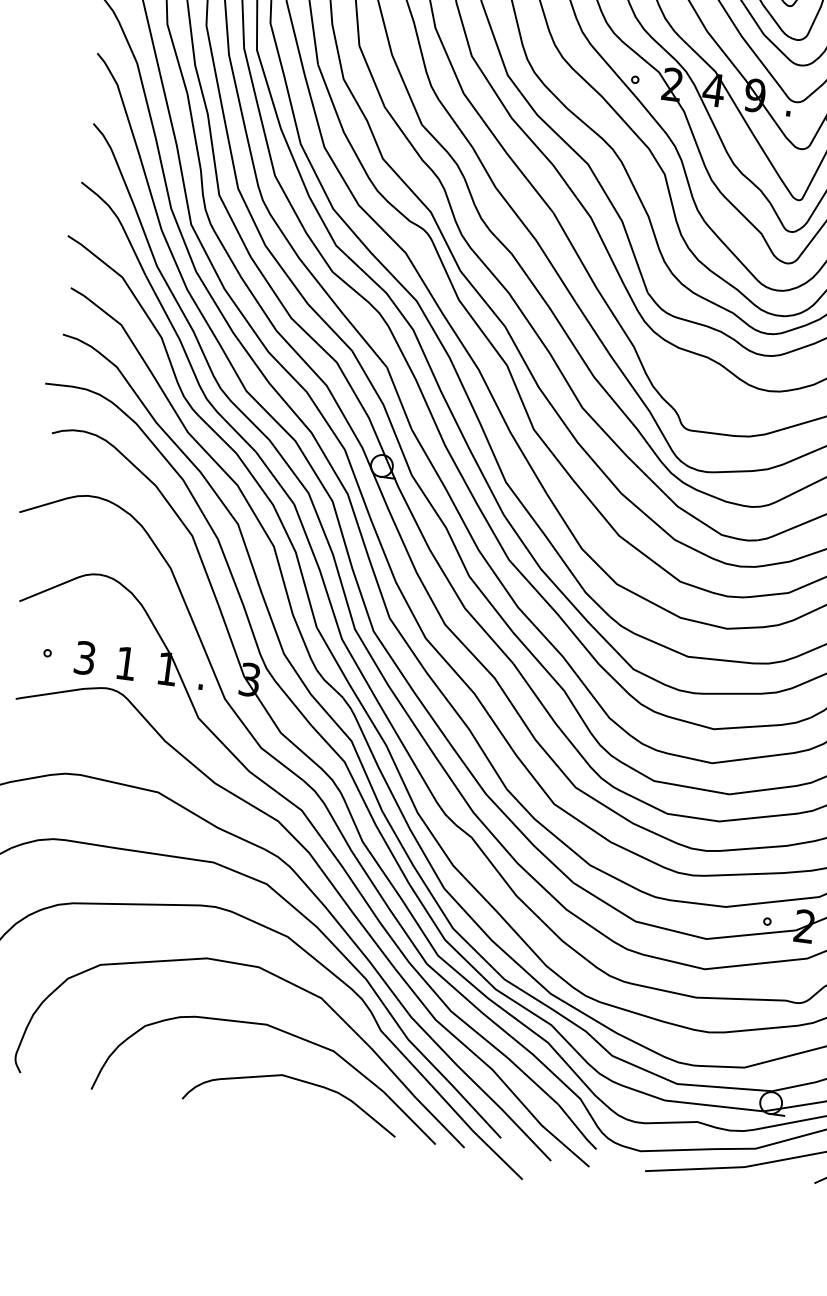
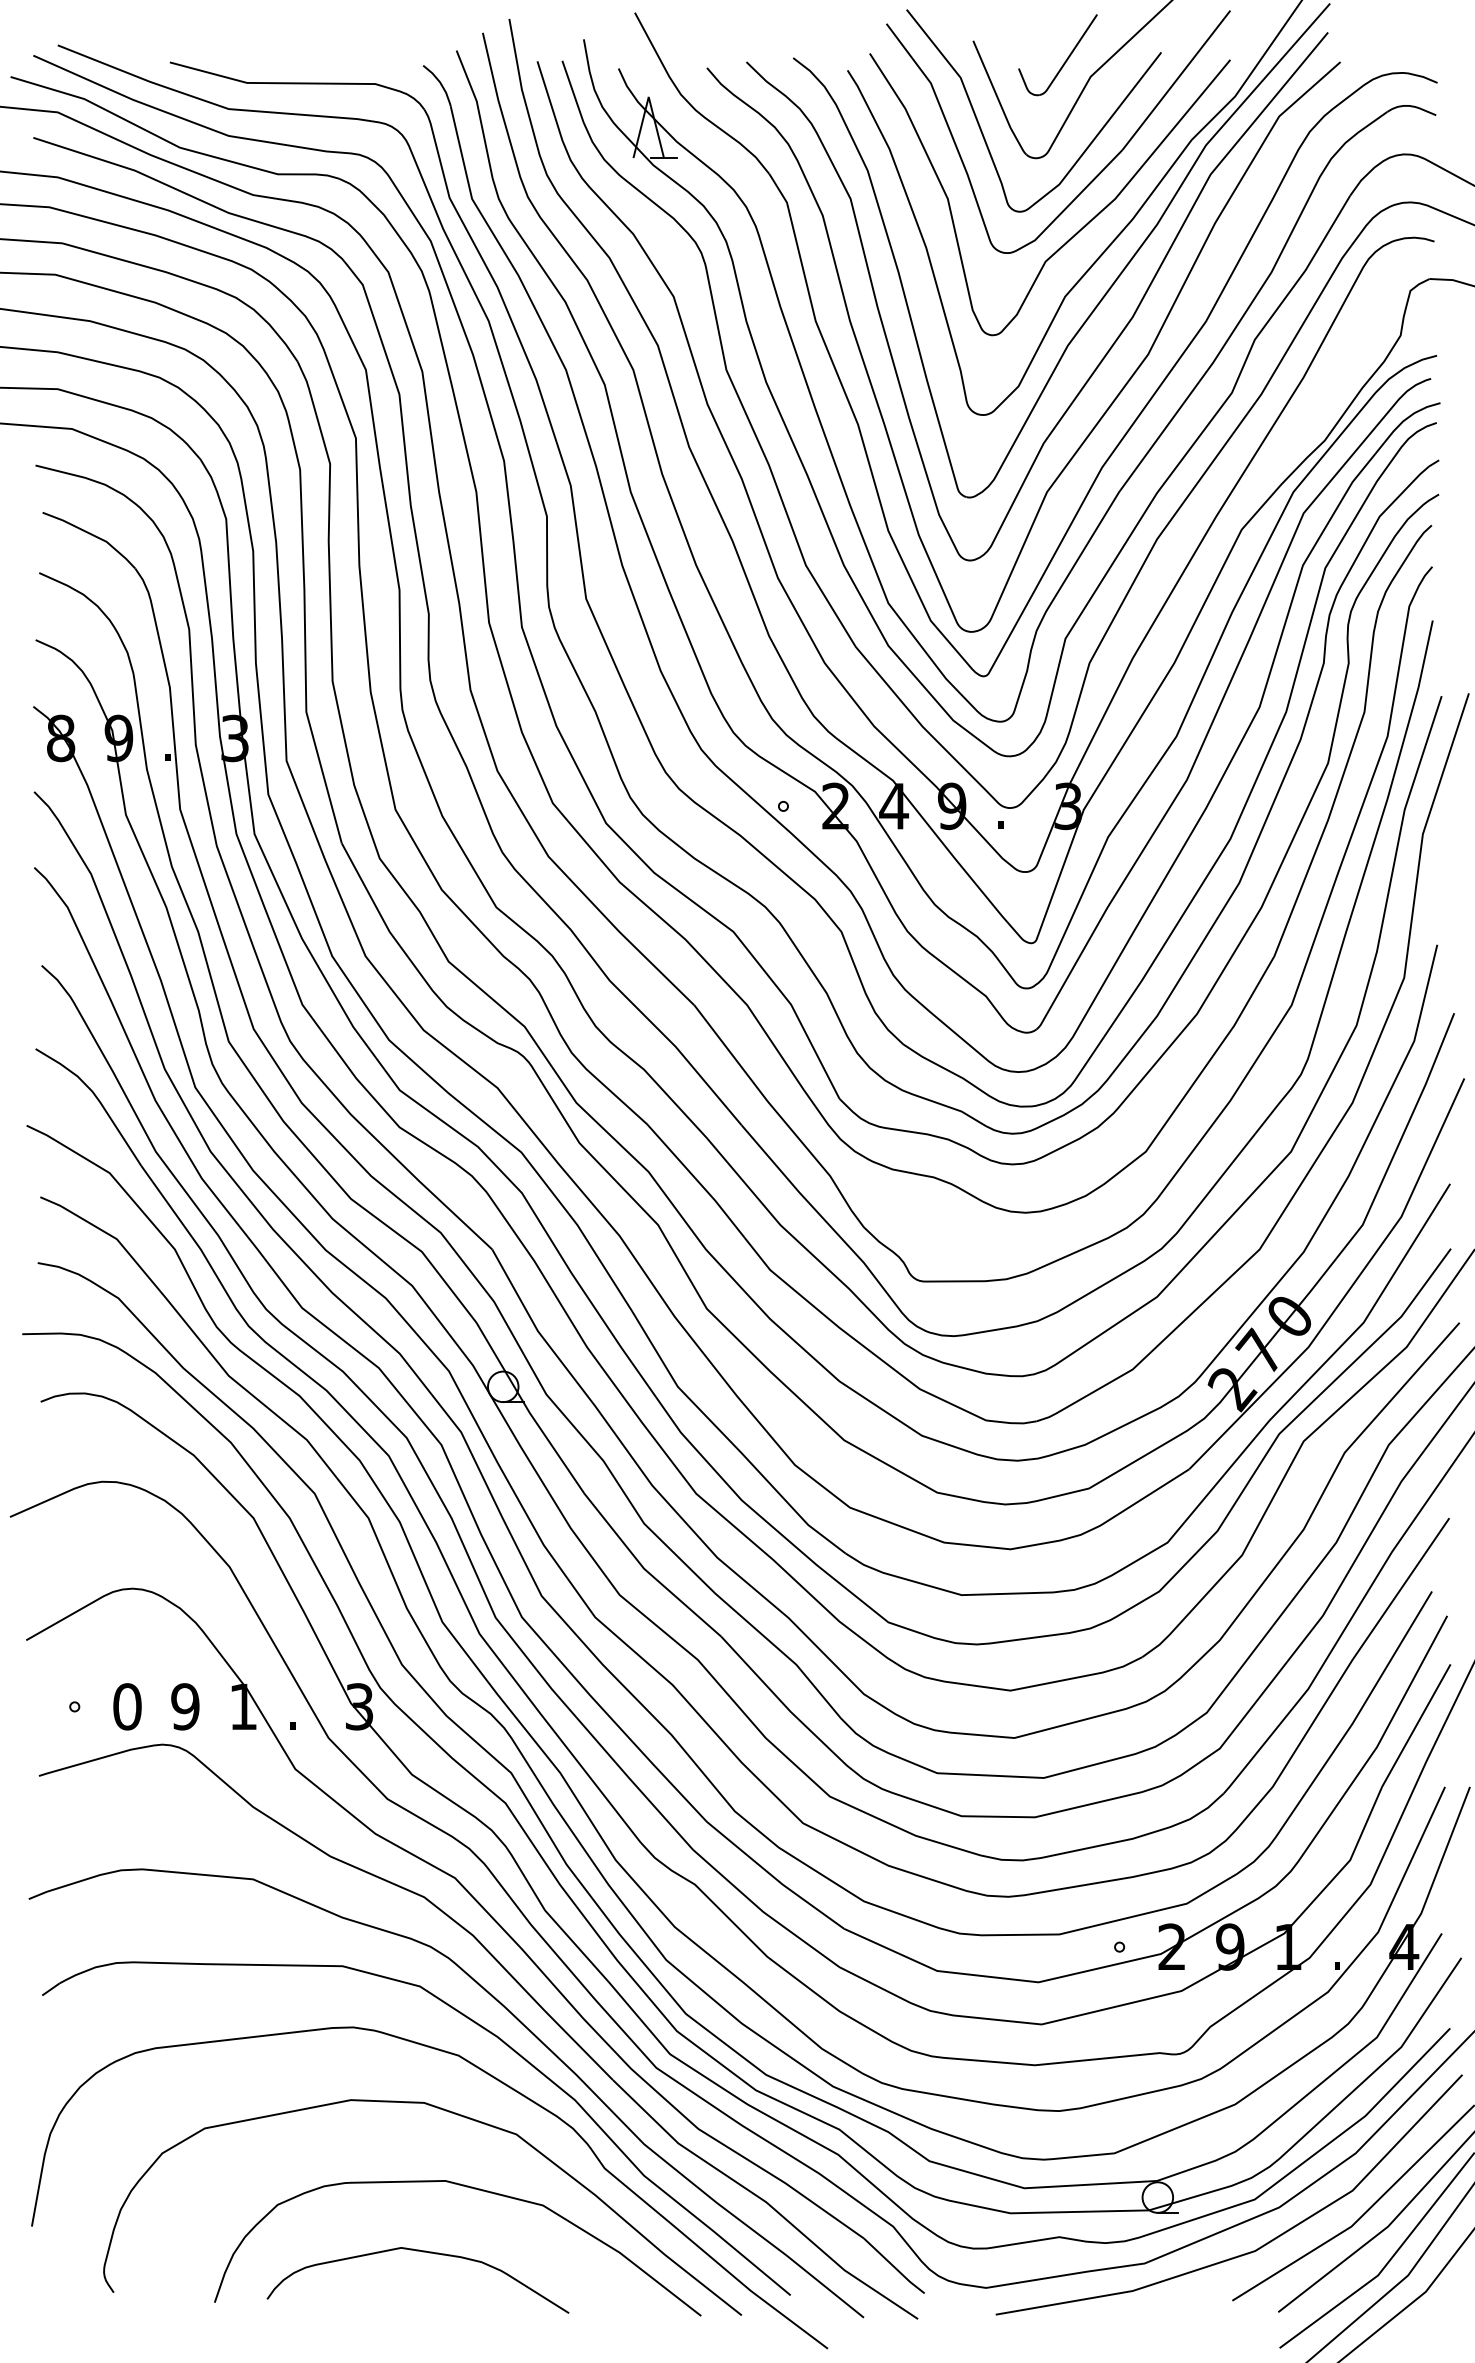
text: (85, 657) -> (127, 1706), 3 -> 0
text: (126, 663) -> (185, 1706), 1 -> 9
curve: (296, 1080) -> (422, 2252), moved

